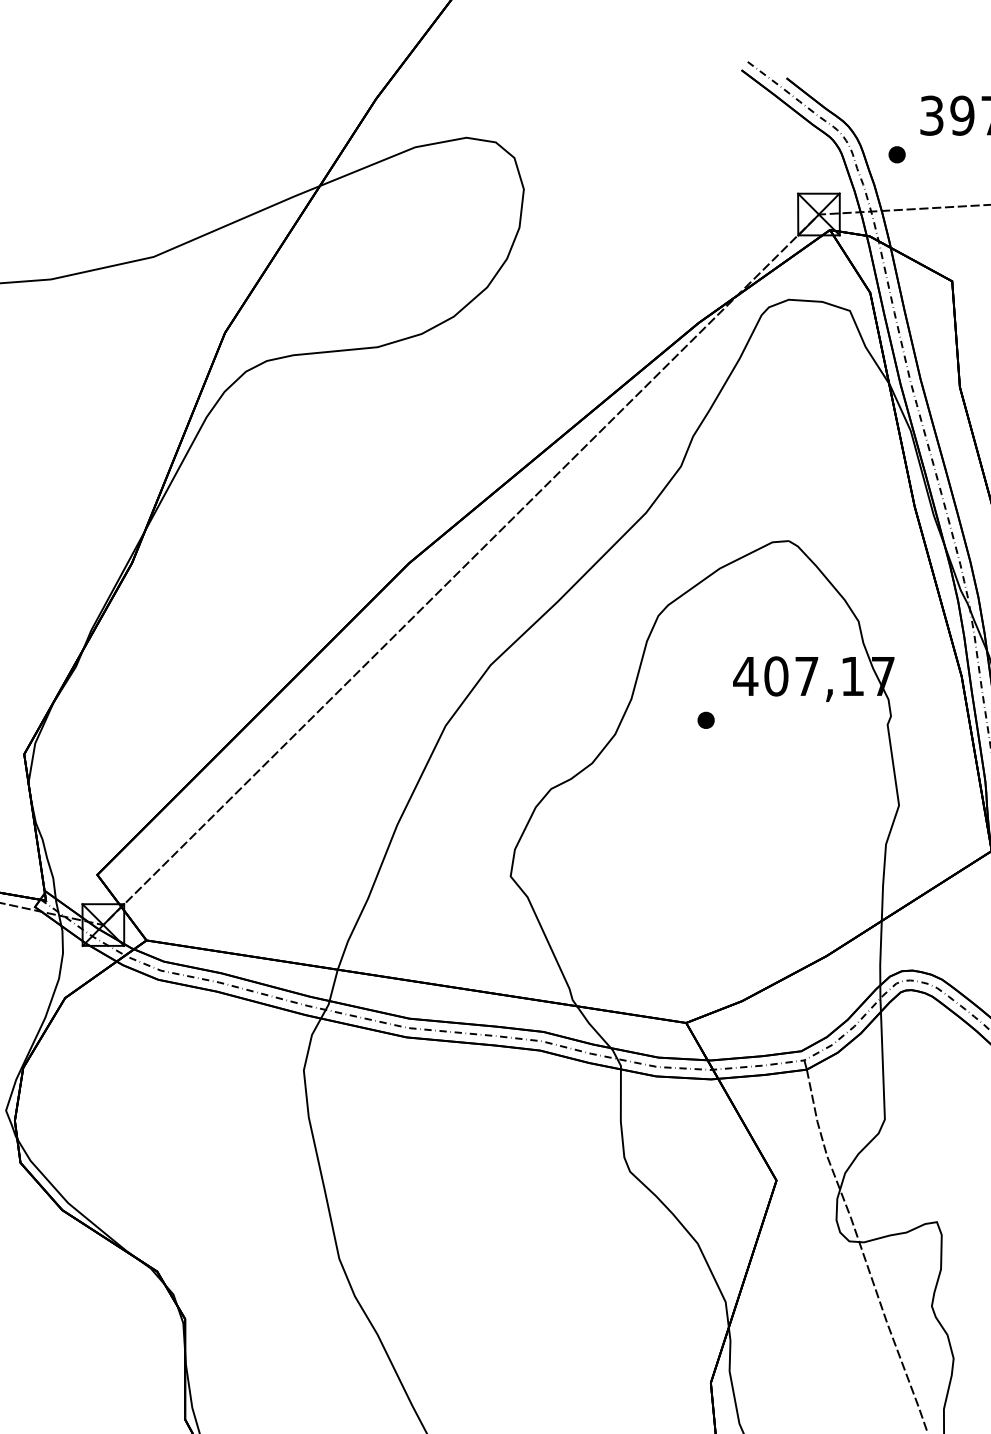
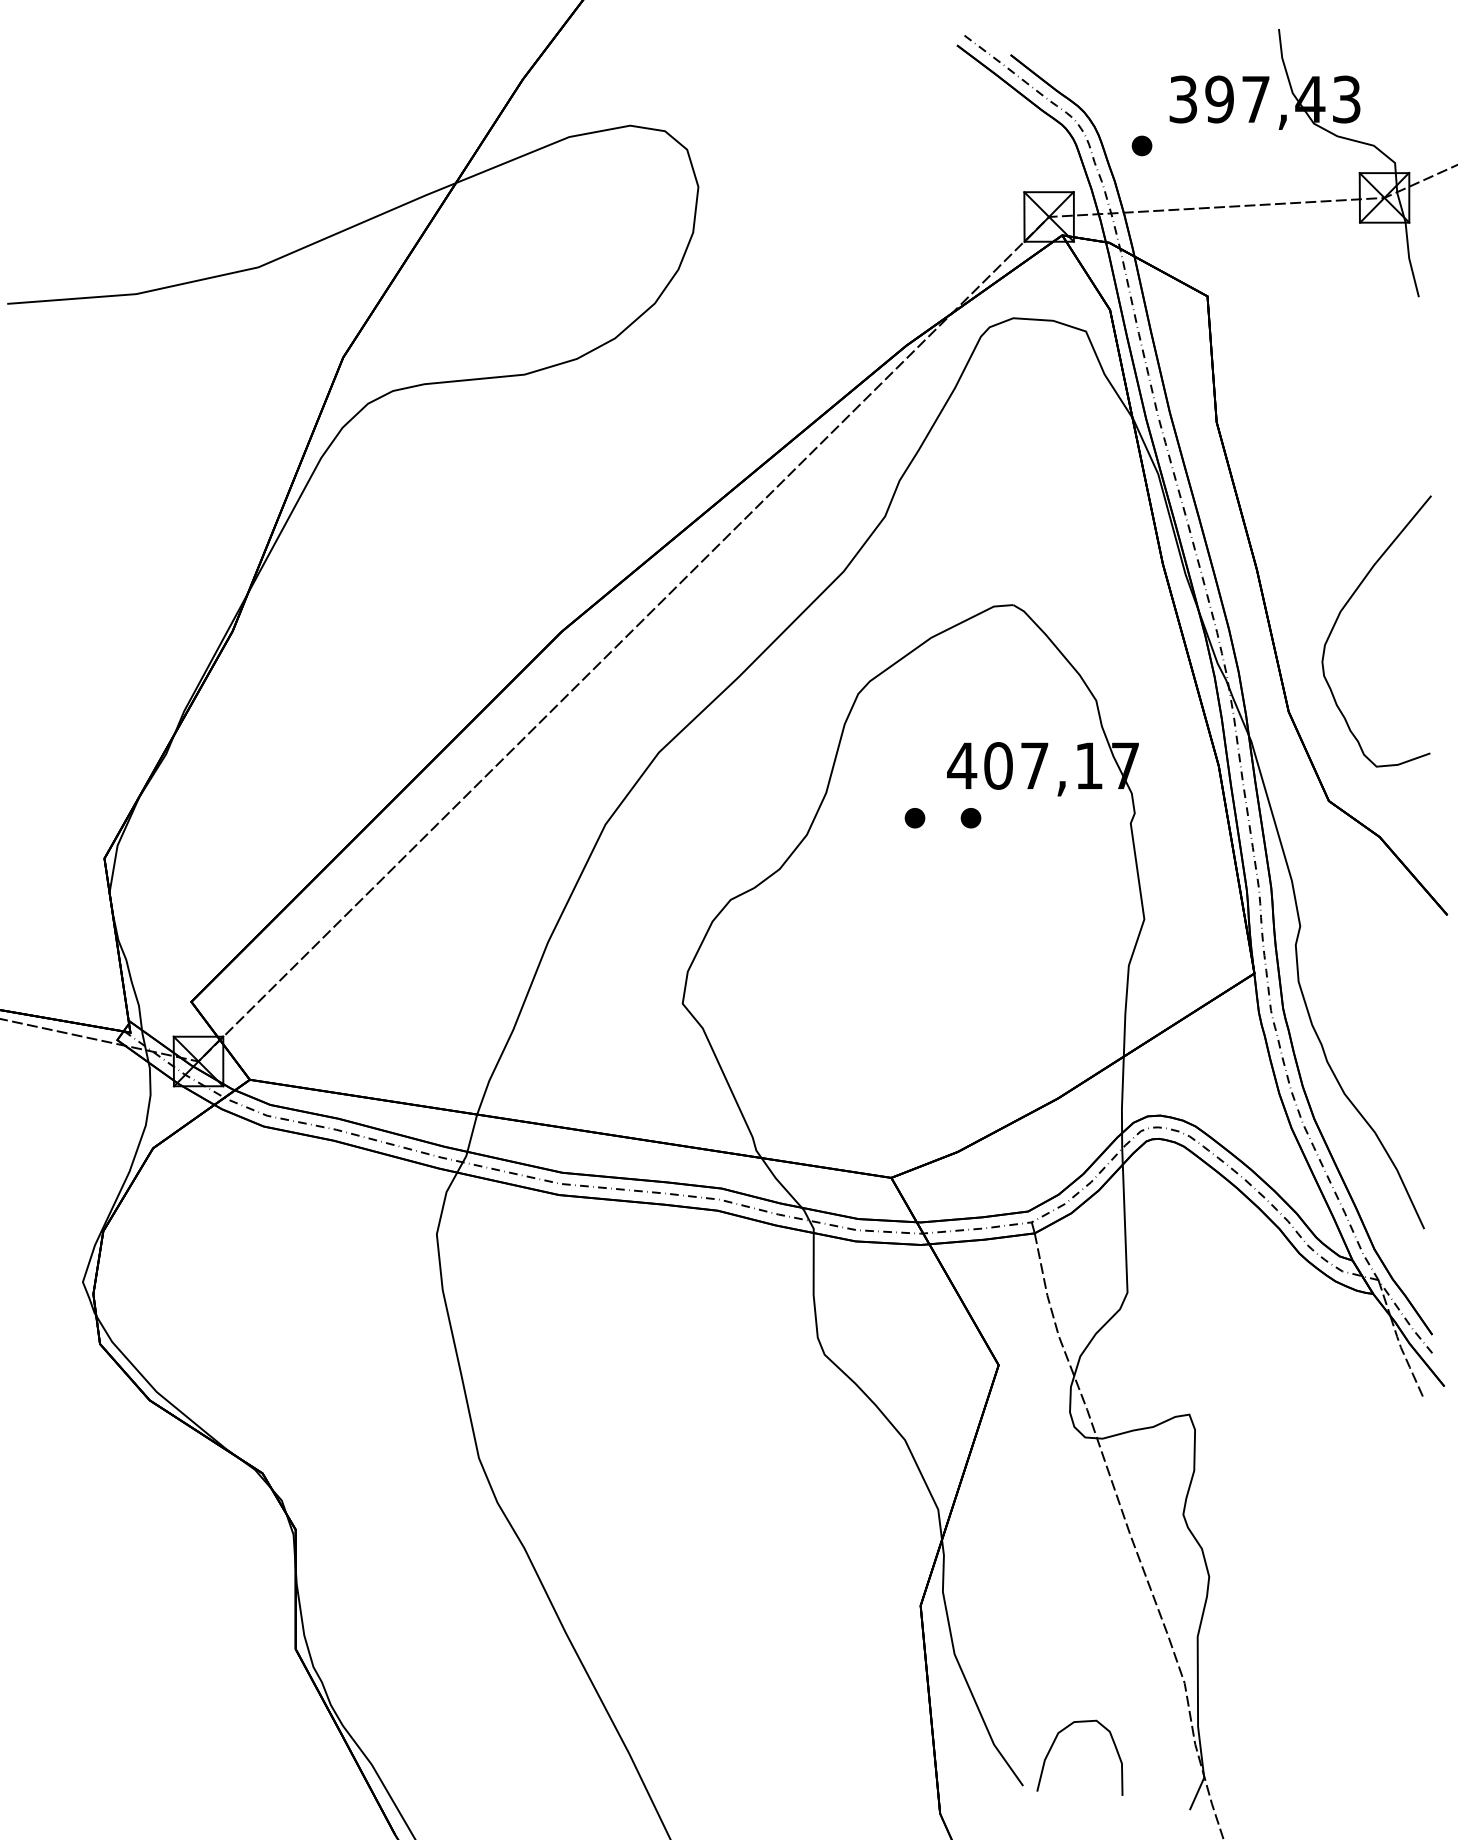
part: (752, 720) -> (970, 818), added

